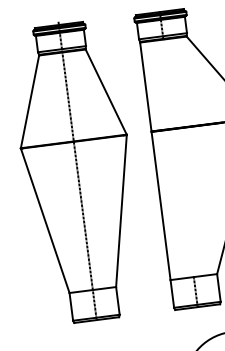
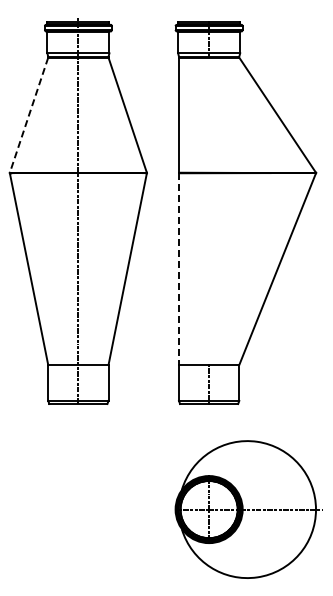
line: (30, 102) -> (29, 115), solid -> dashed
line: (161, 206) -> (179, 269), solid -> dashed

